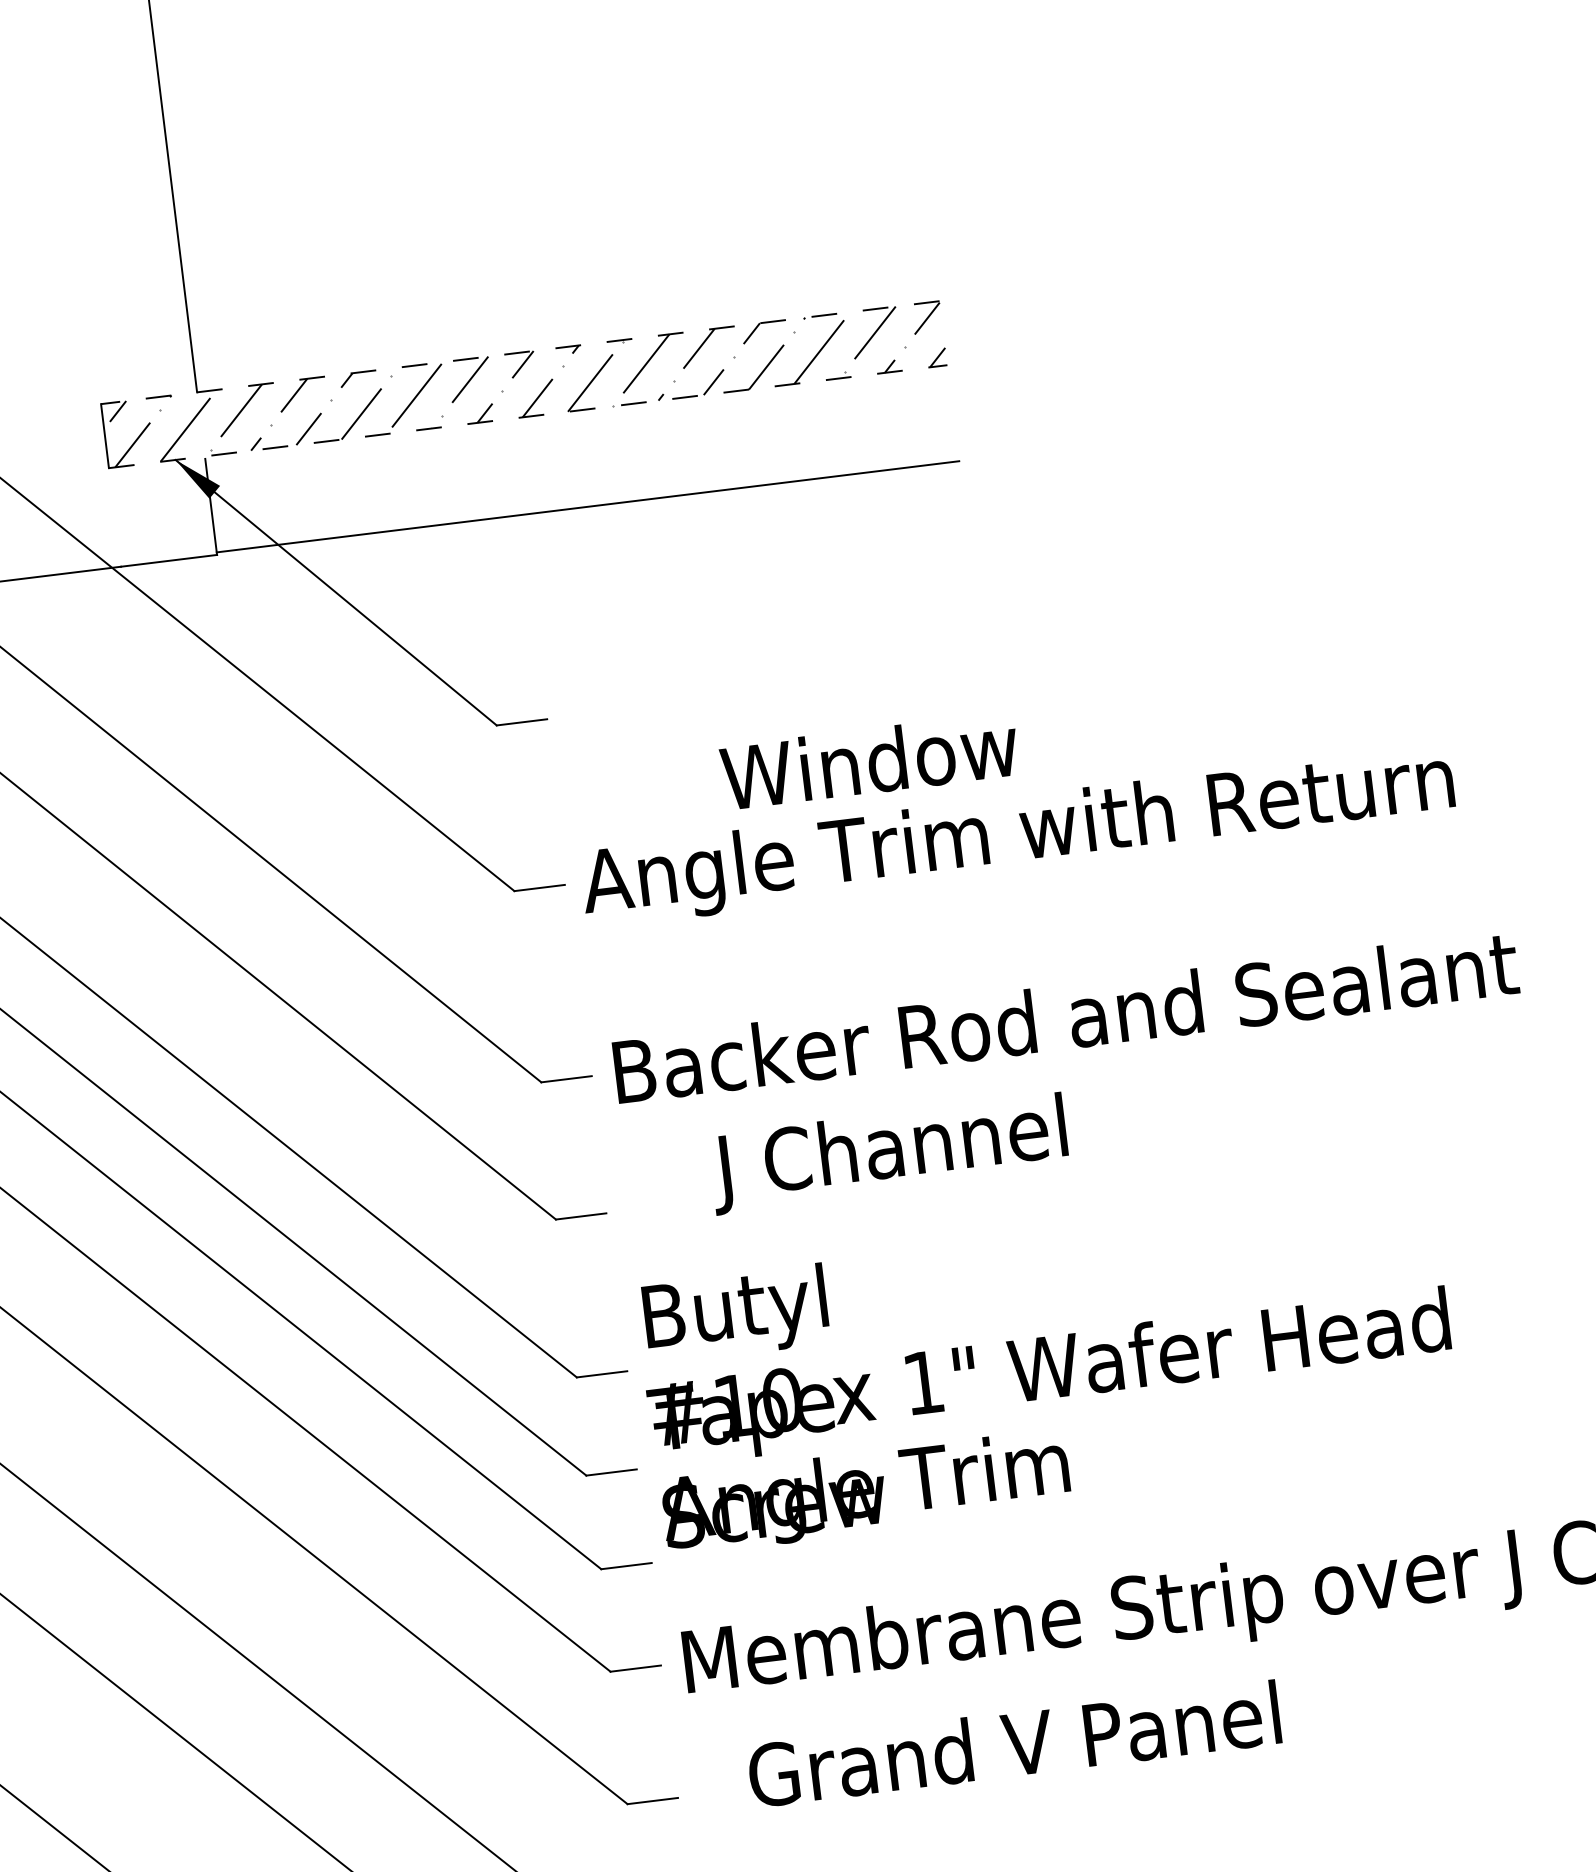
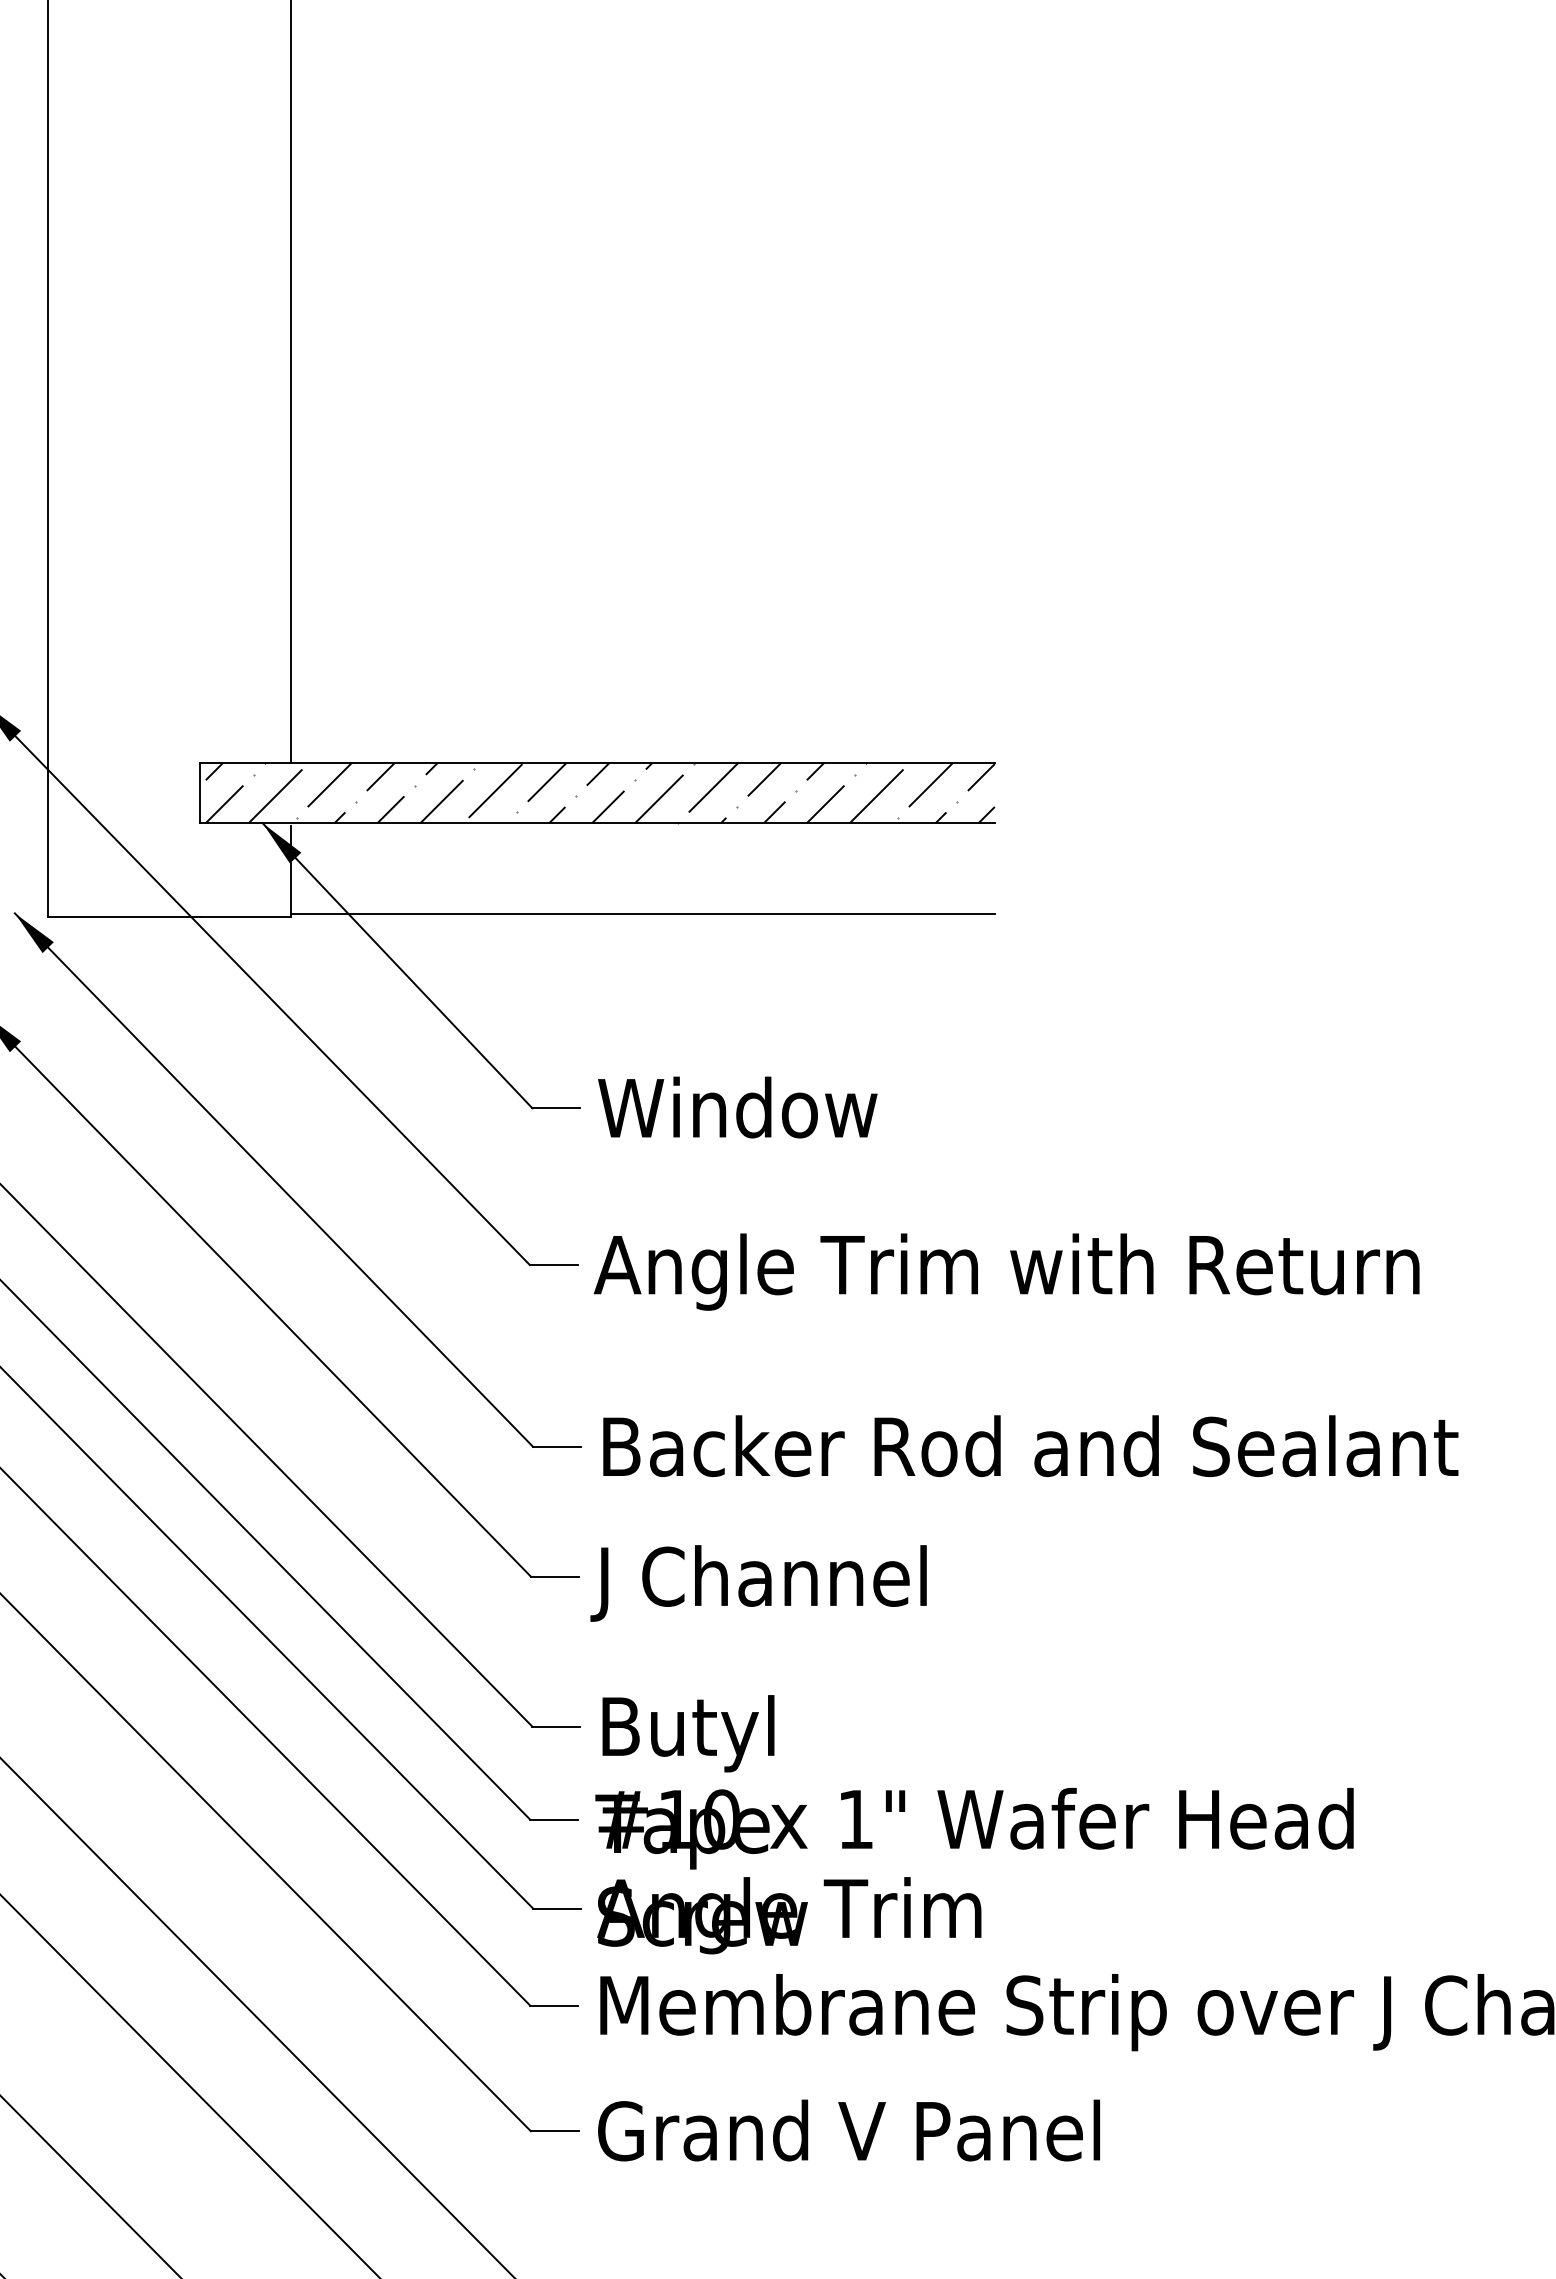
line: (520, 352) -> (597, 762), dashed -> solid
line: (528, 416) -> (597, 823), dashed -> solid
text: (869, 761) -> (737, 1107), moved
text: (888, 1153) -> (758, 1583), moved
text: (1049, 1372) -> (974, 1824), moved
text: (1013, 1744) -> (848, 2130), moved

